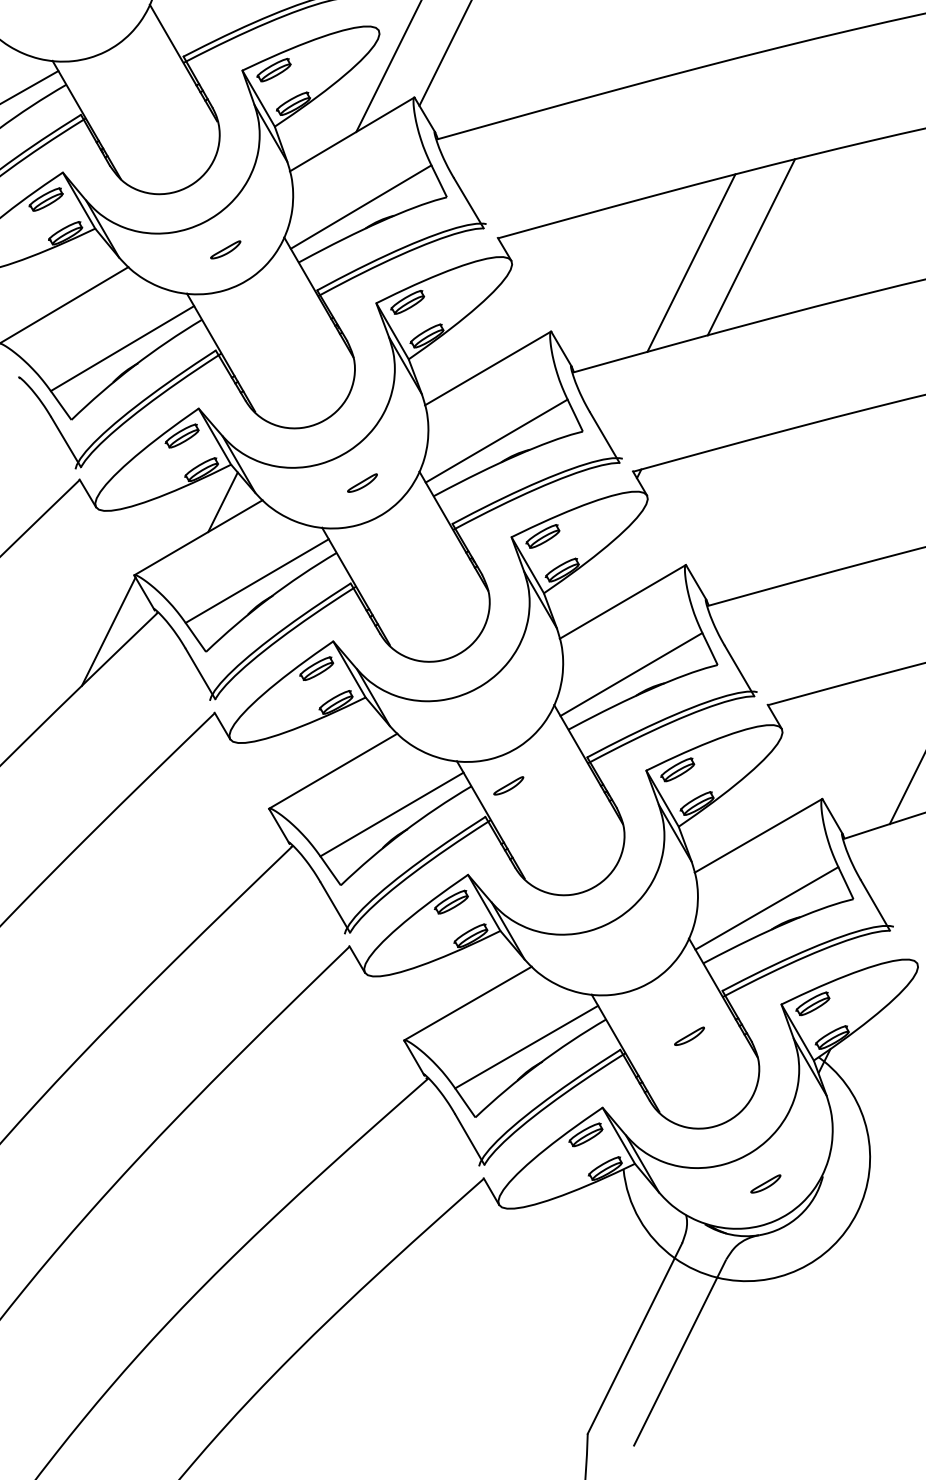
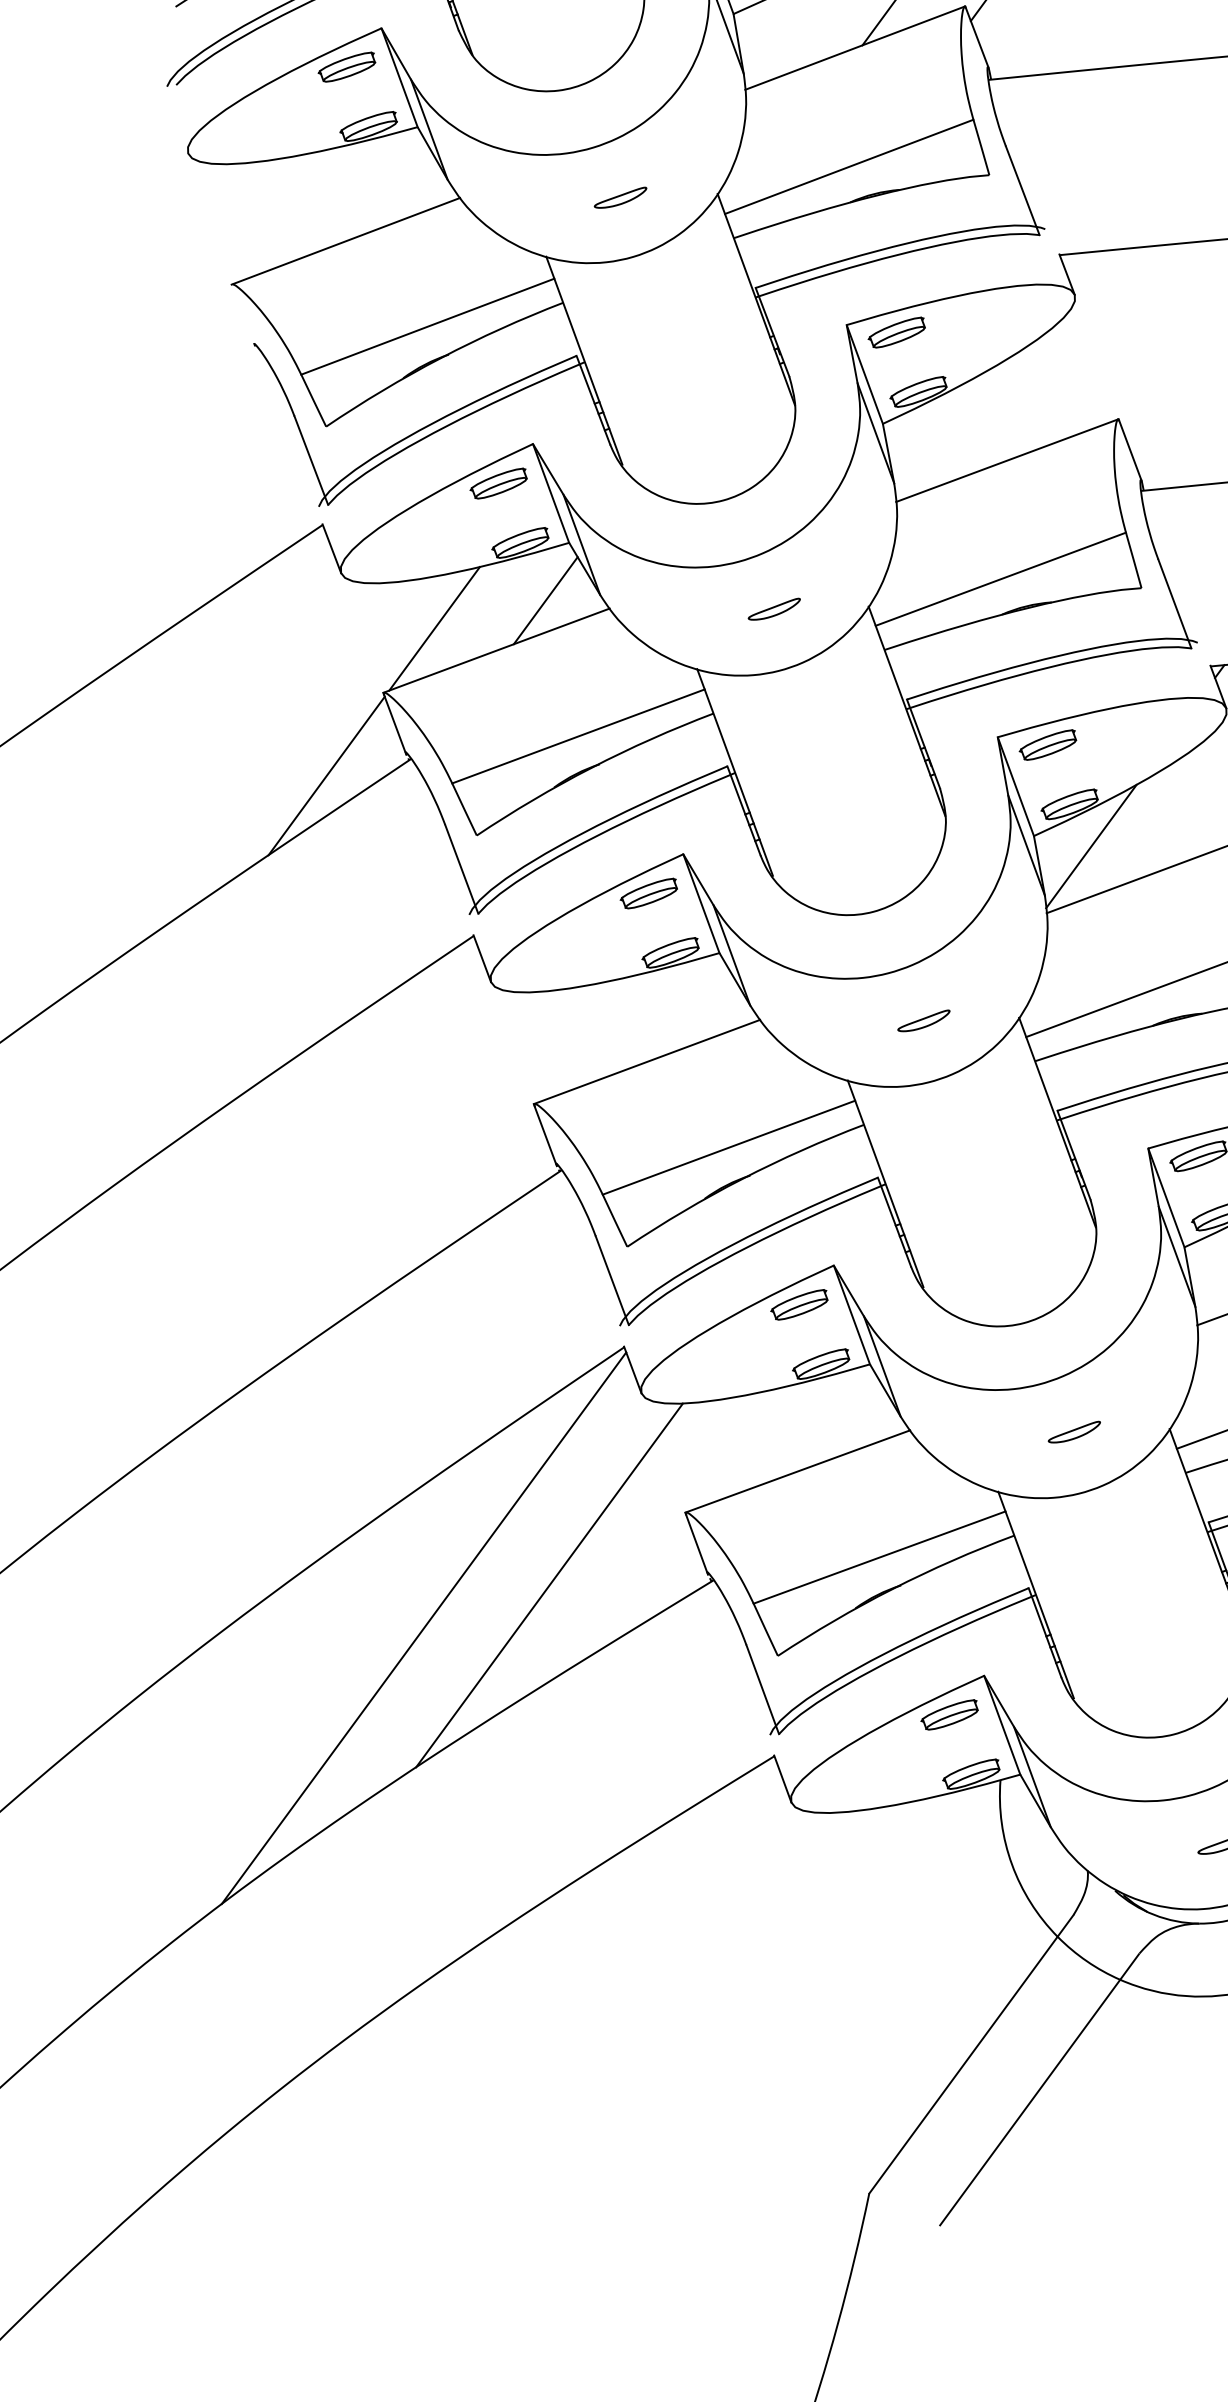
line: (158, 530) -> (434, 627), added
line: (579, 593) -> (1090, 846), added
part: (508, 785) -> (923, 1019), moved
part: (689, 1035) -> (1074, 1430), moved
line: (329, 1098) -> (549, 1584), added
line: (257, 1137) -> (423, 1627), added

